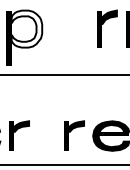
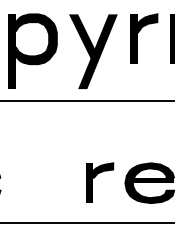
fill: (26, 28) -> (35, 38), added
part: (69, 38) -> (93, 51), added
part: (19, 135) -> (26, 182), removed

